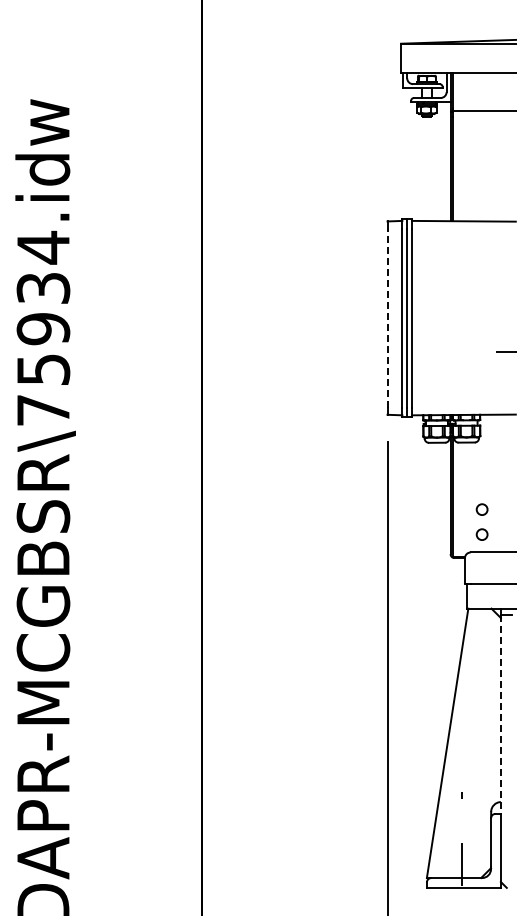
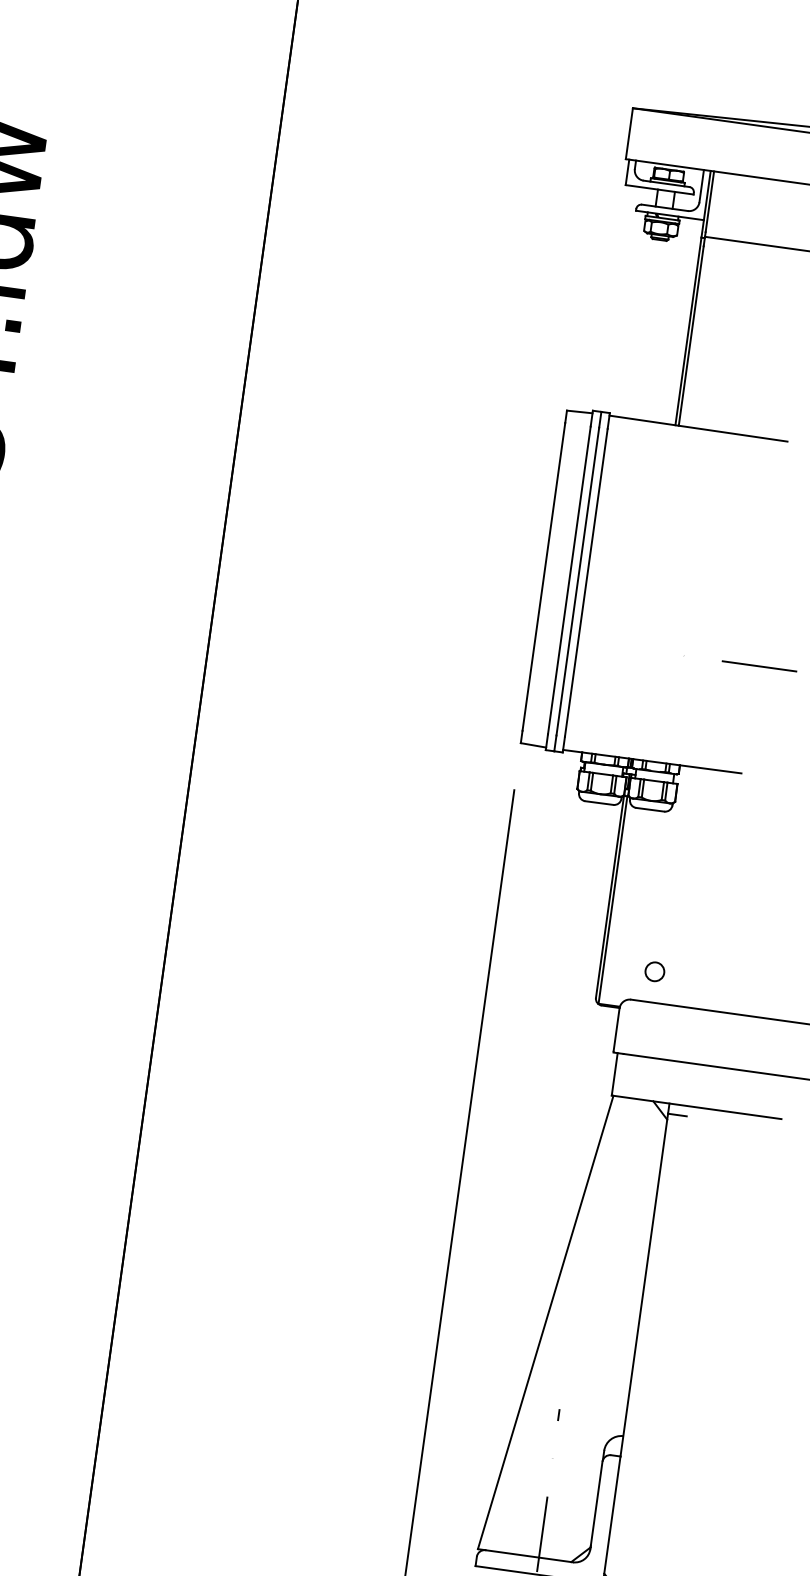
line: (387, 317) -> (543, 575), dashed -> solid
circle: (481, 509) -> (659, 928), removed
line: (500, 714) -> (643, 1285), dashed -> solid

